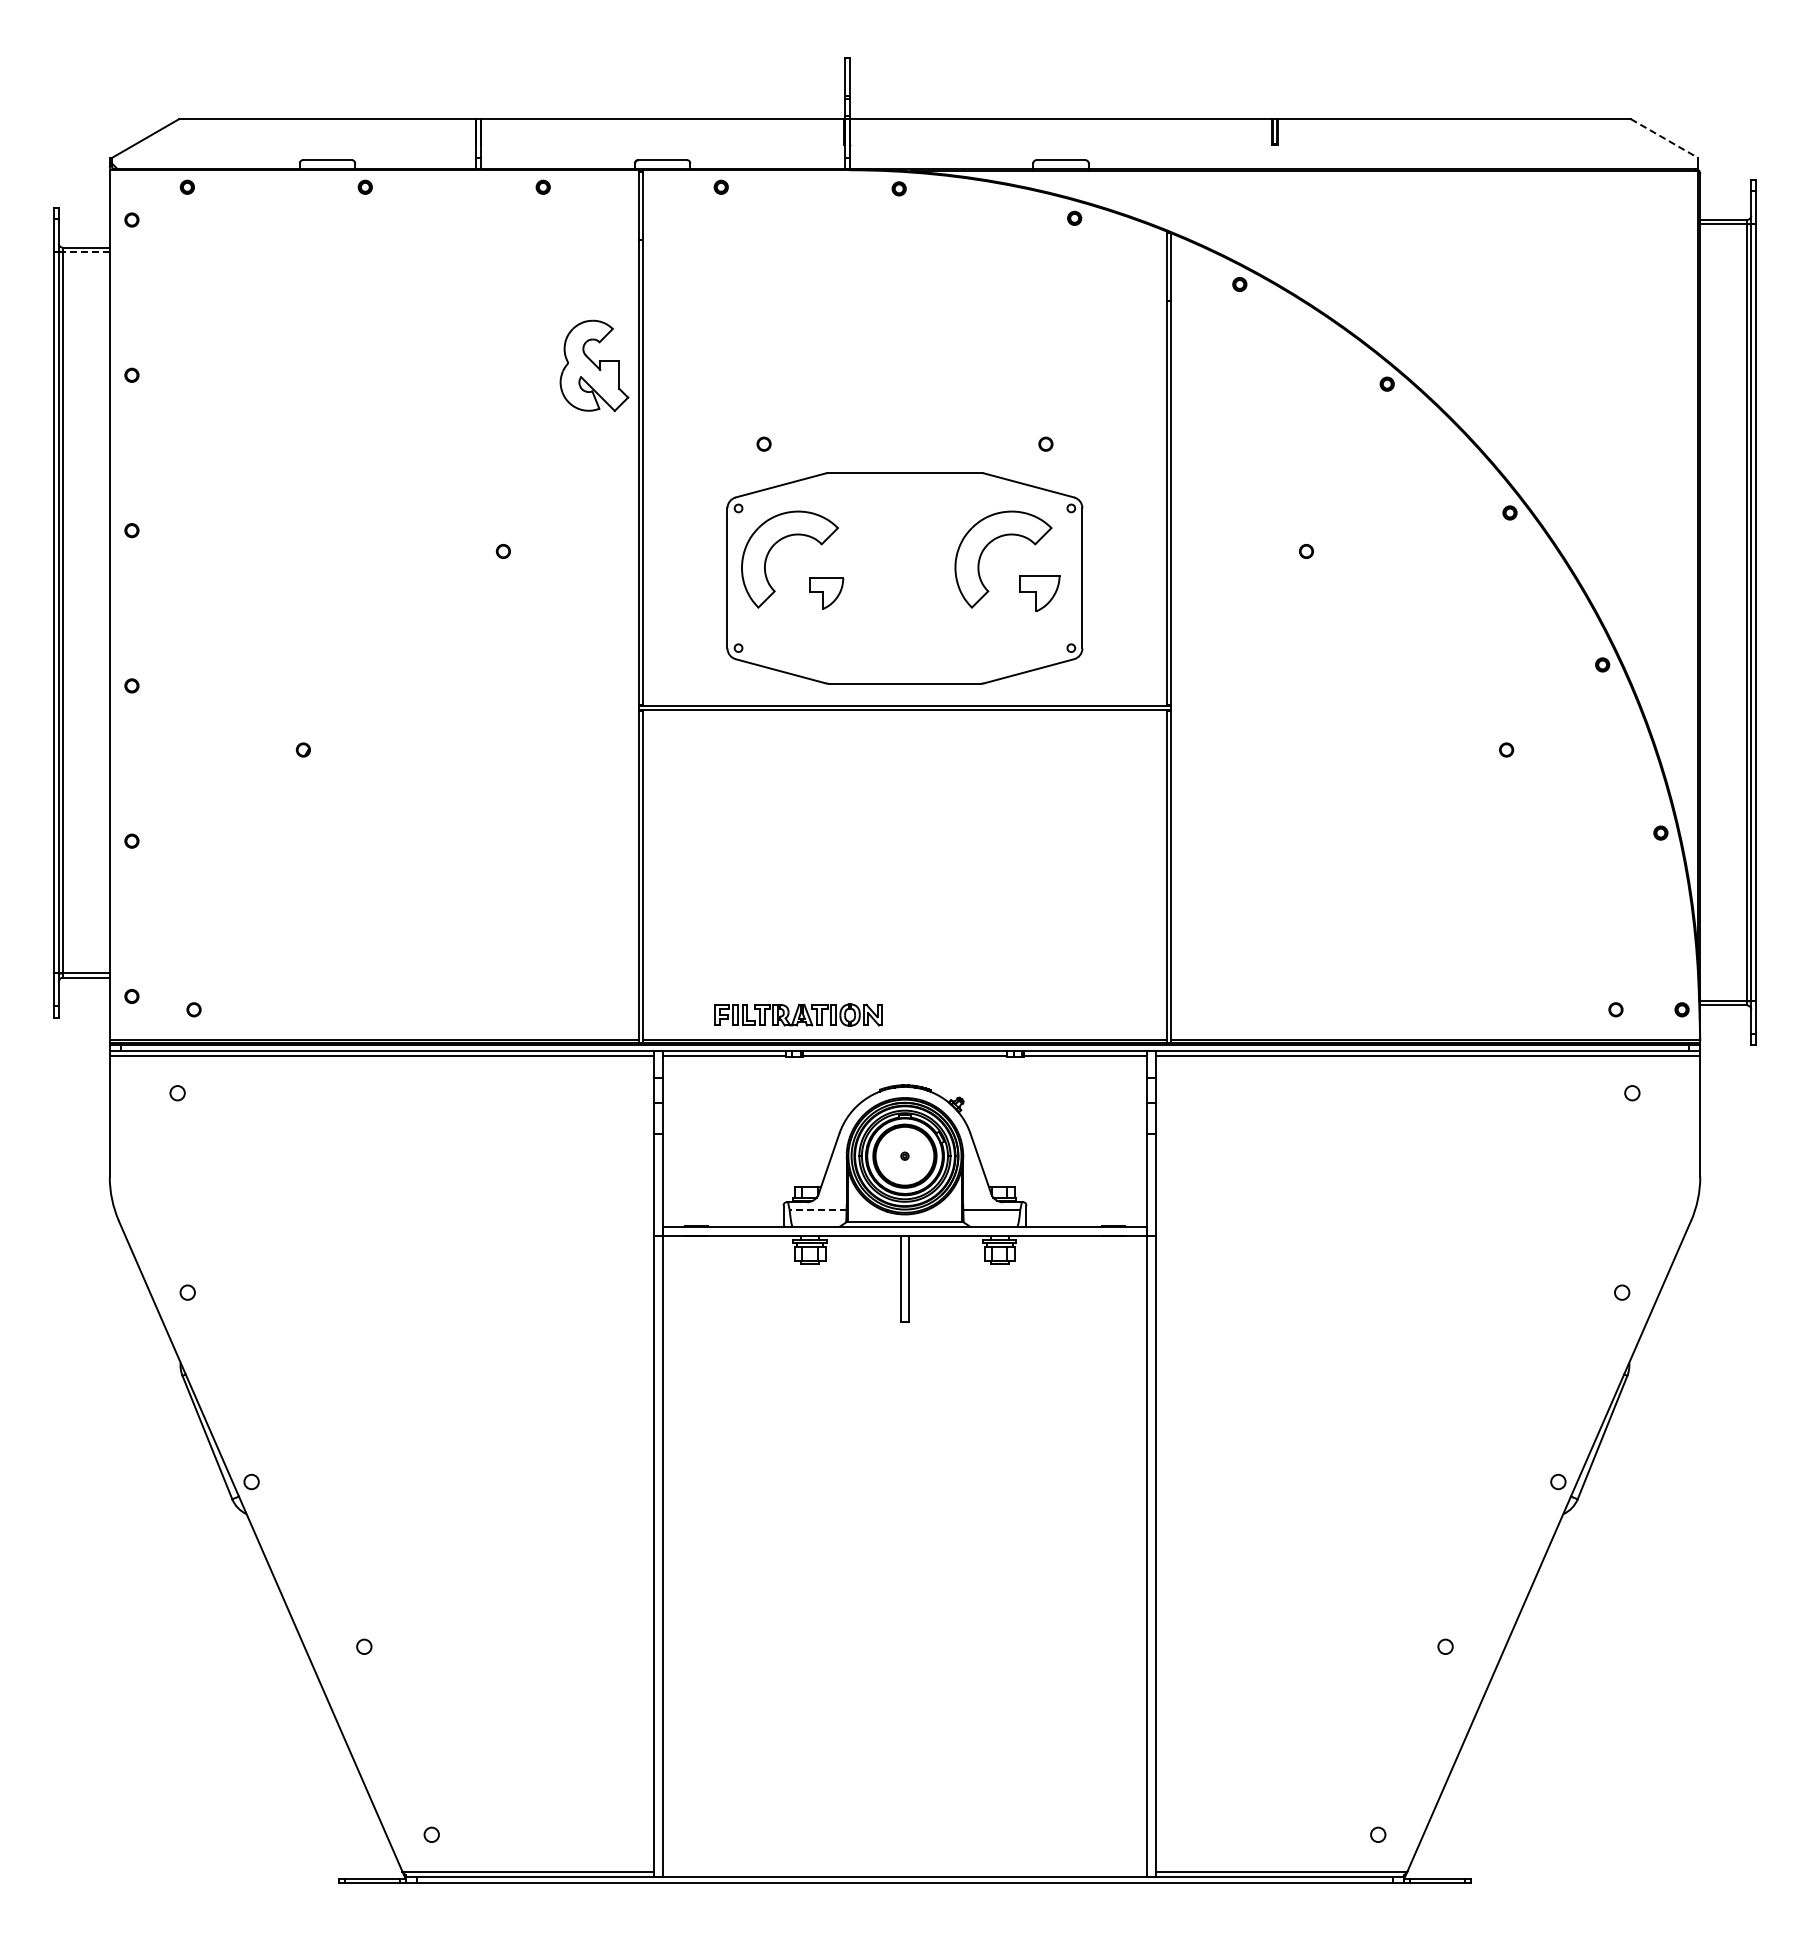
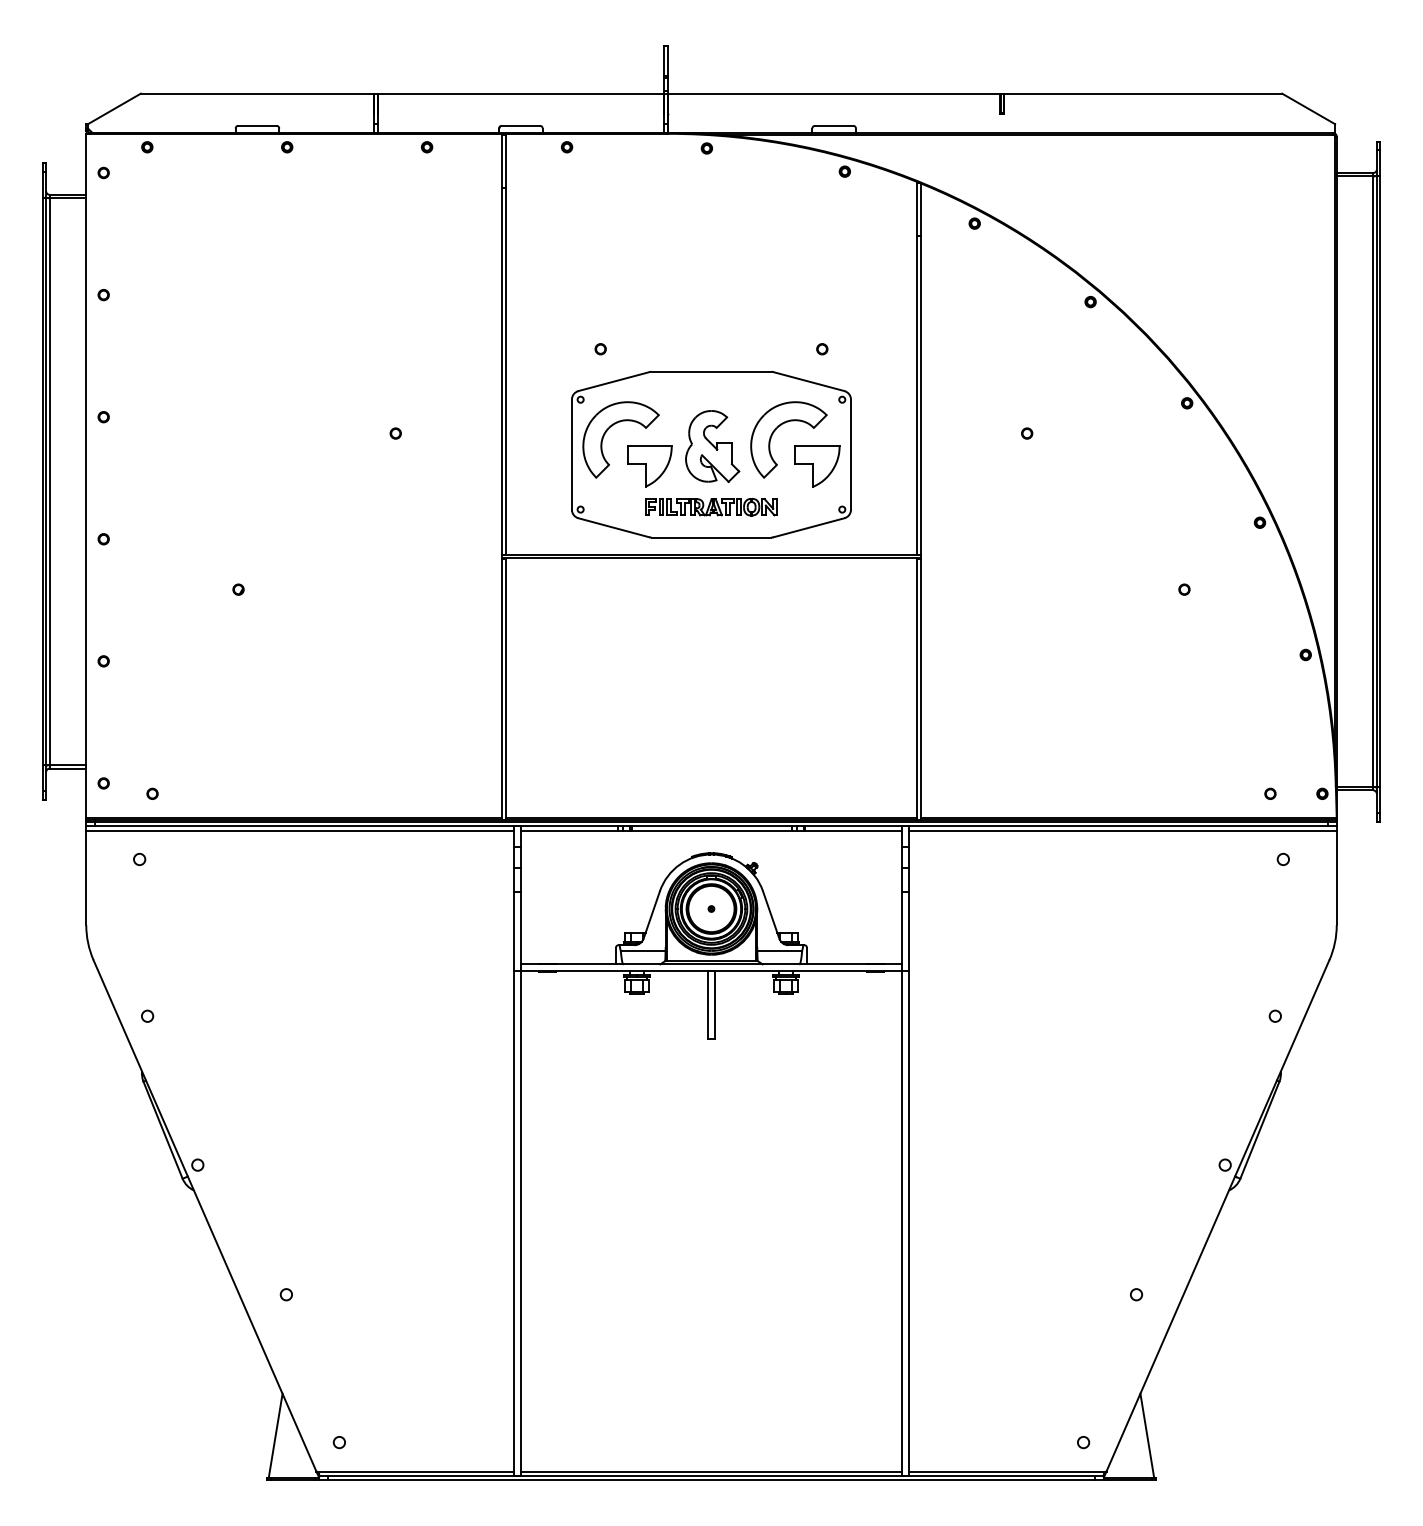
line: (1664, 138) -> (1308, 108), dashed -> solid
line: (85, 252) -> (67, 198), dashed -> solid
part: (594, 365) -> (712, 446), moved
part: (826, 593) -> (649, 466), size x1.67
part: (1039, 593) -> (817, 466), size x1.43
part: (798, 1014) -> (711, 506), moved
line: (818, 1209) -> (643, 950), dashed -> solid
line: (350, 1825) -> (275, 1435), added
line: (1459, 1825) -> (1147, 1435), added
line: (904, 1871) -> (711, 1471), added

